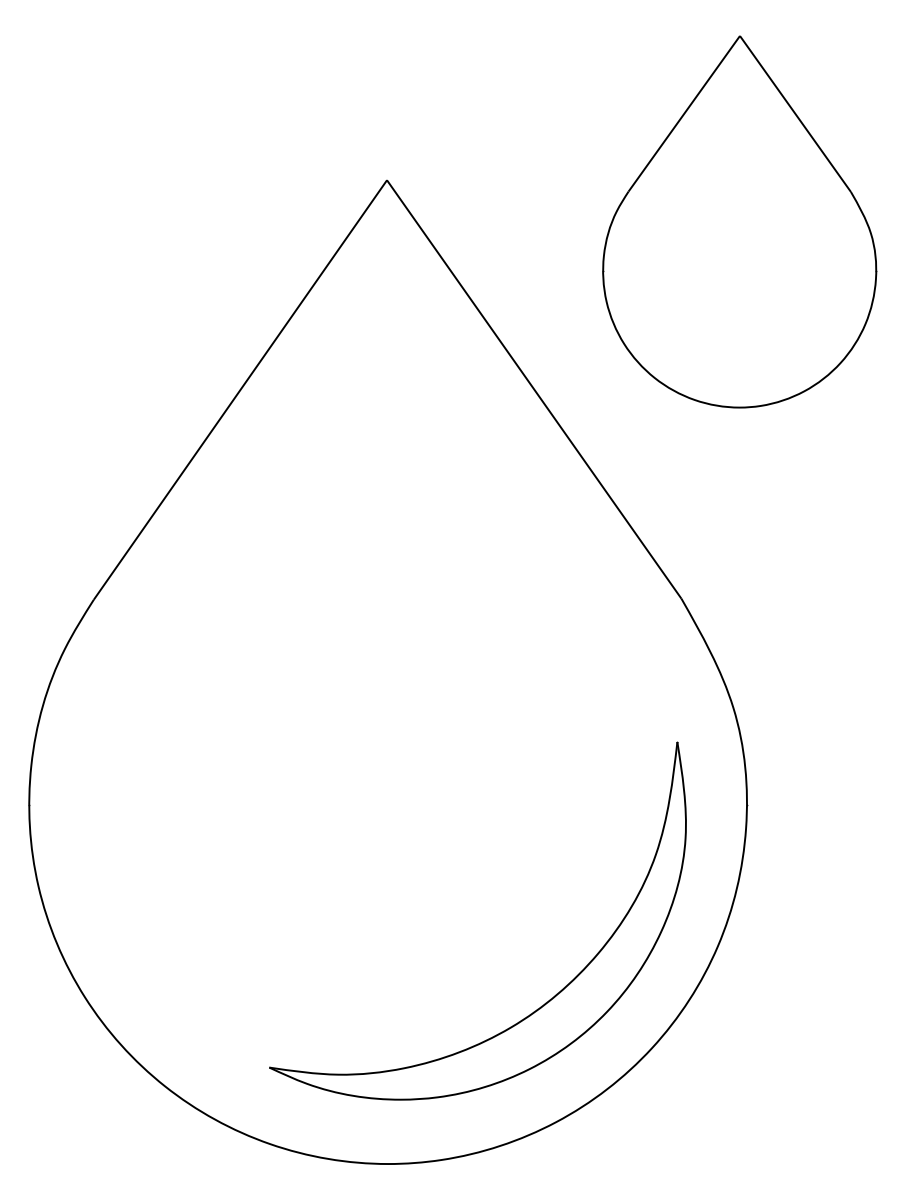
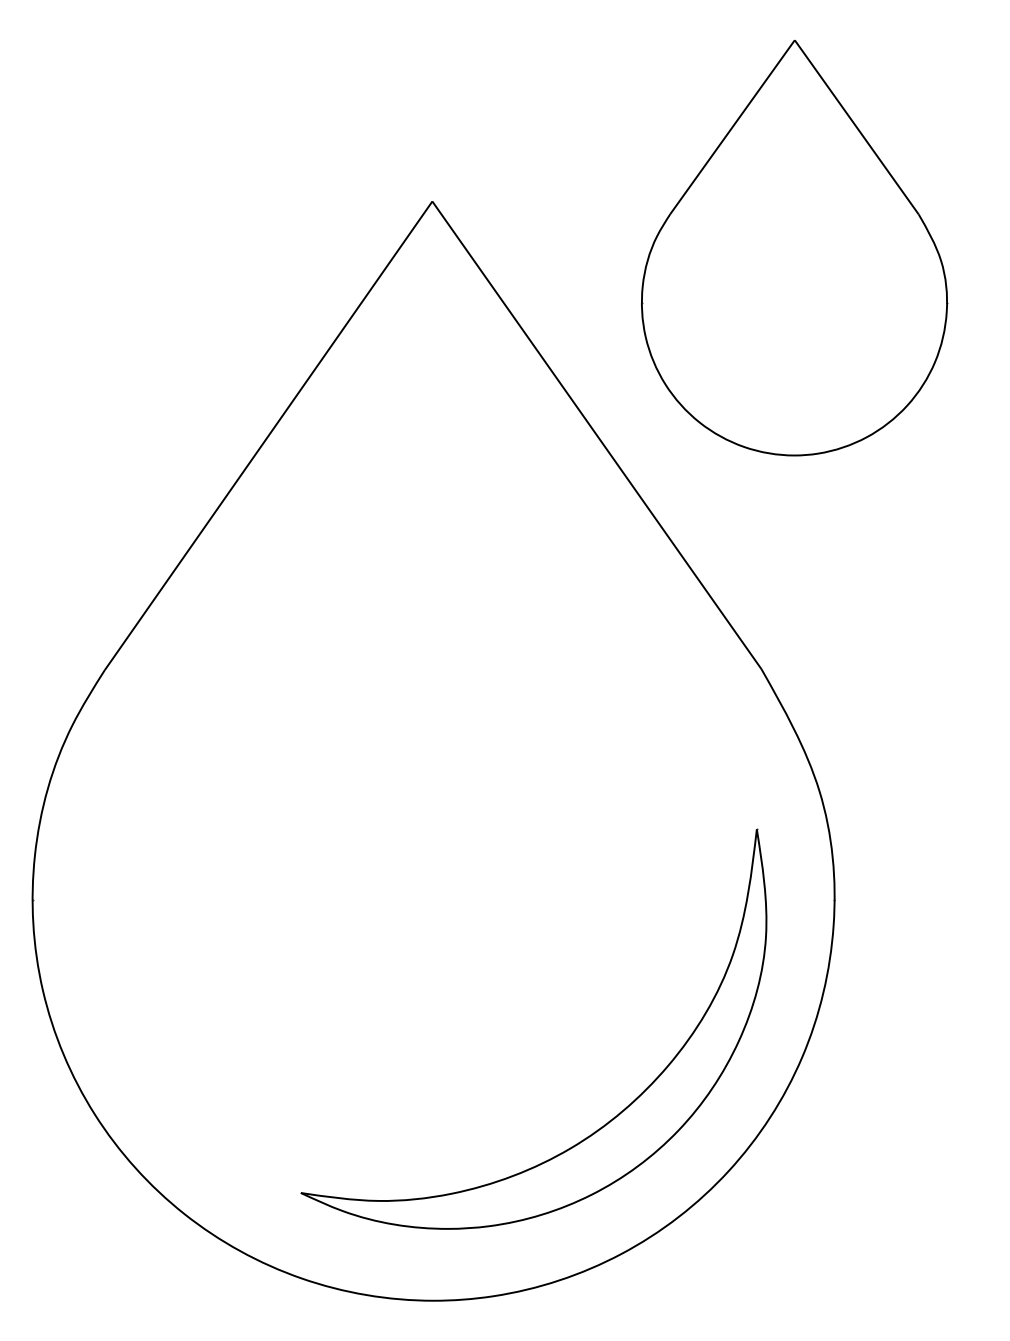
part: (739, 222) -> (794, 248), moved

